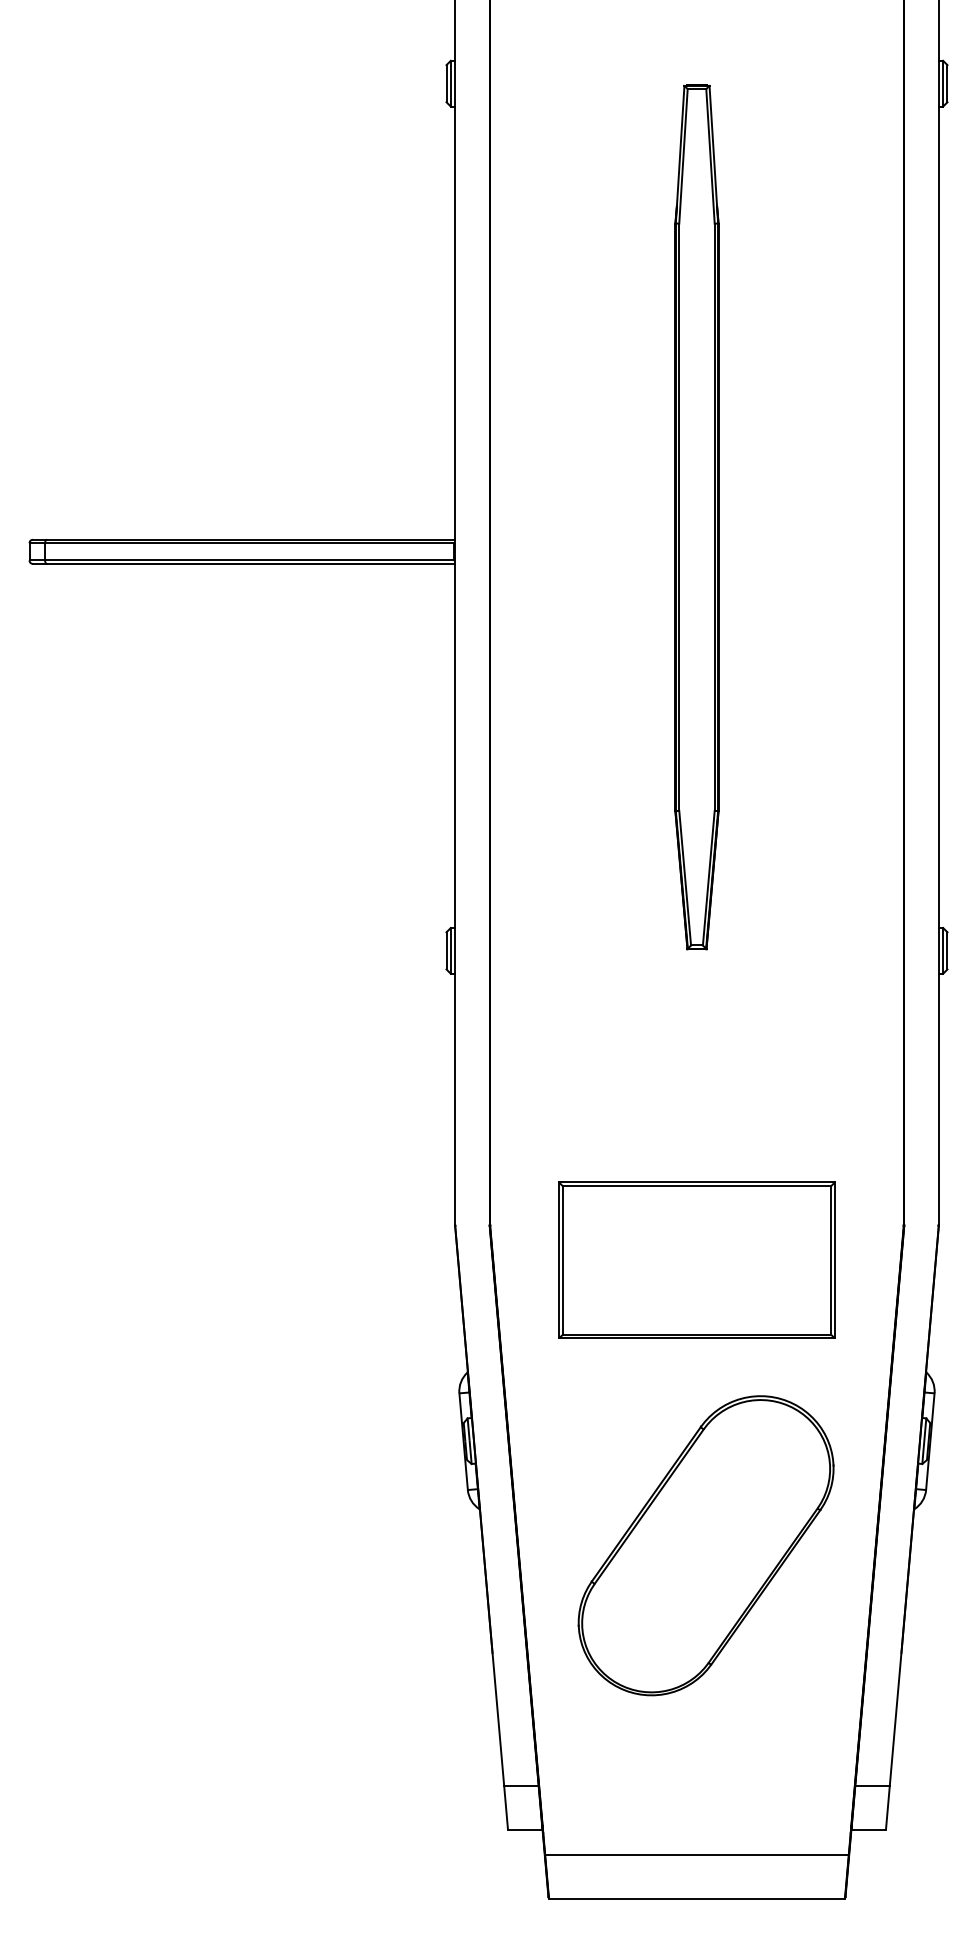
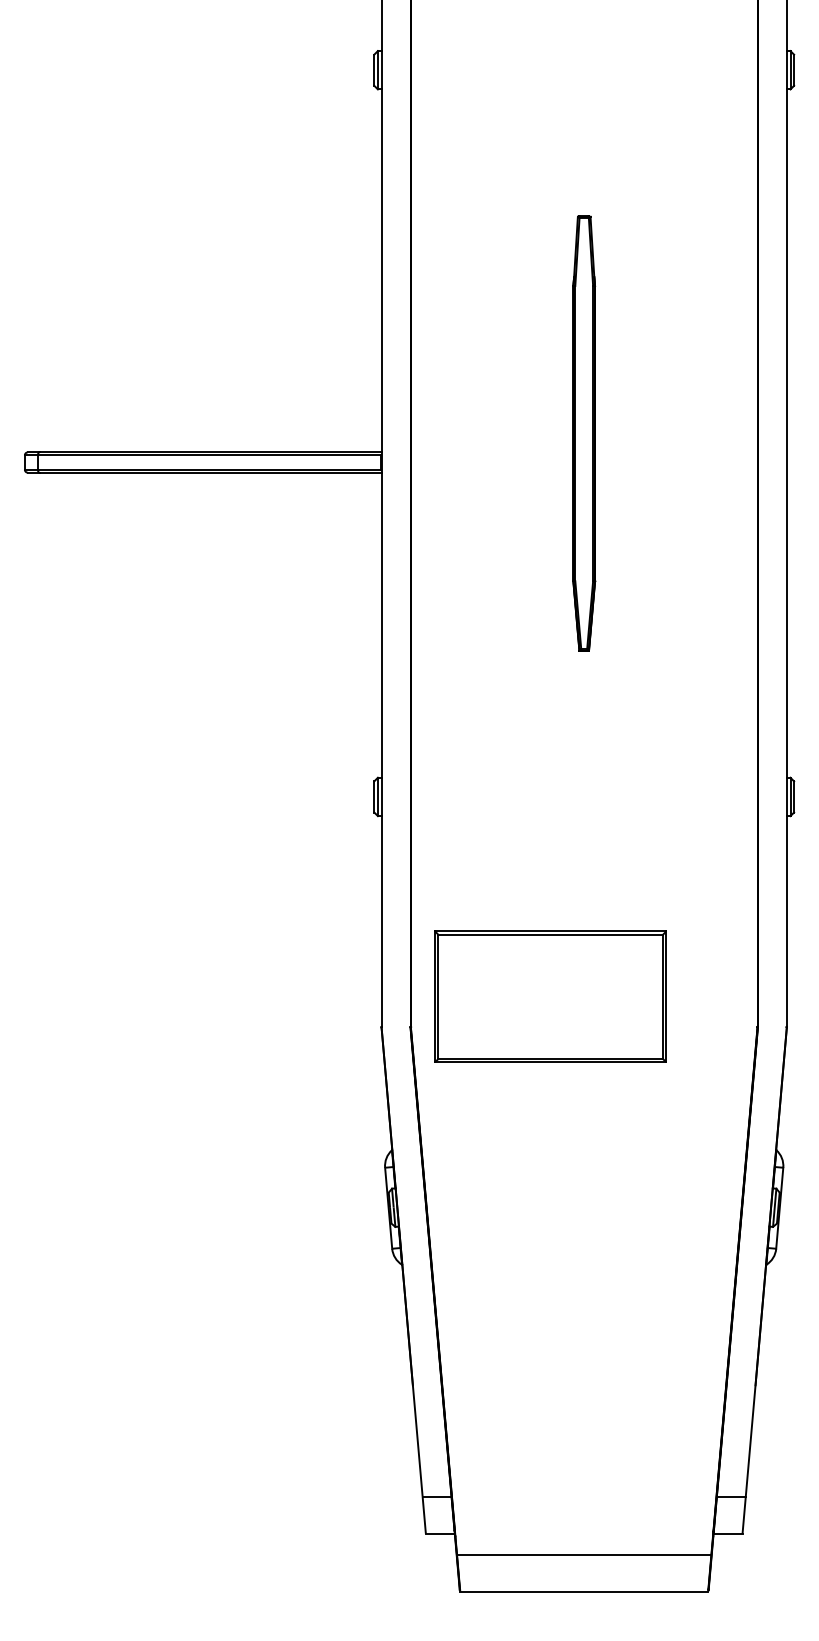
part: (696, 517) -> (583, 433), size x0.6
part: (696, 1259) -> (550, 996), moved
part: (705, 1545) -> (591, 1295), removed

